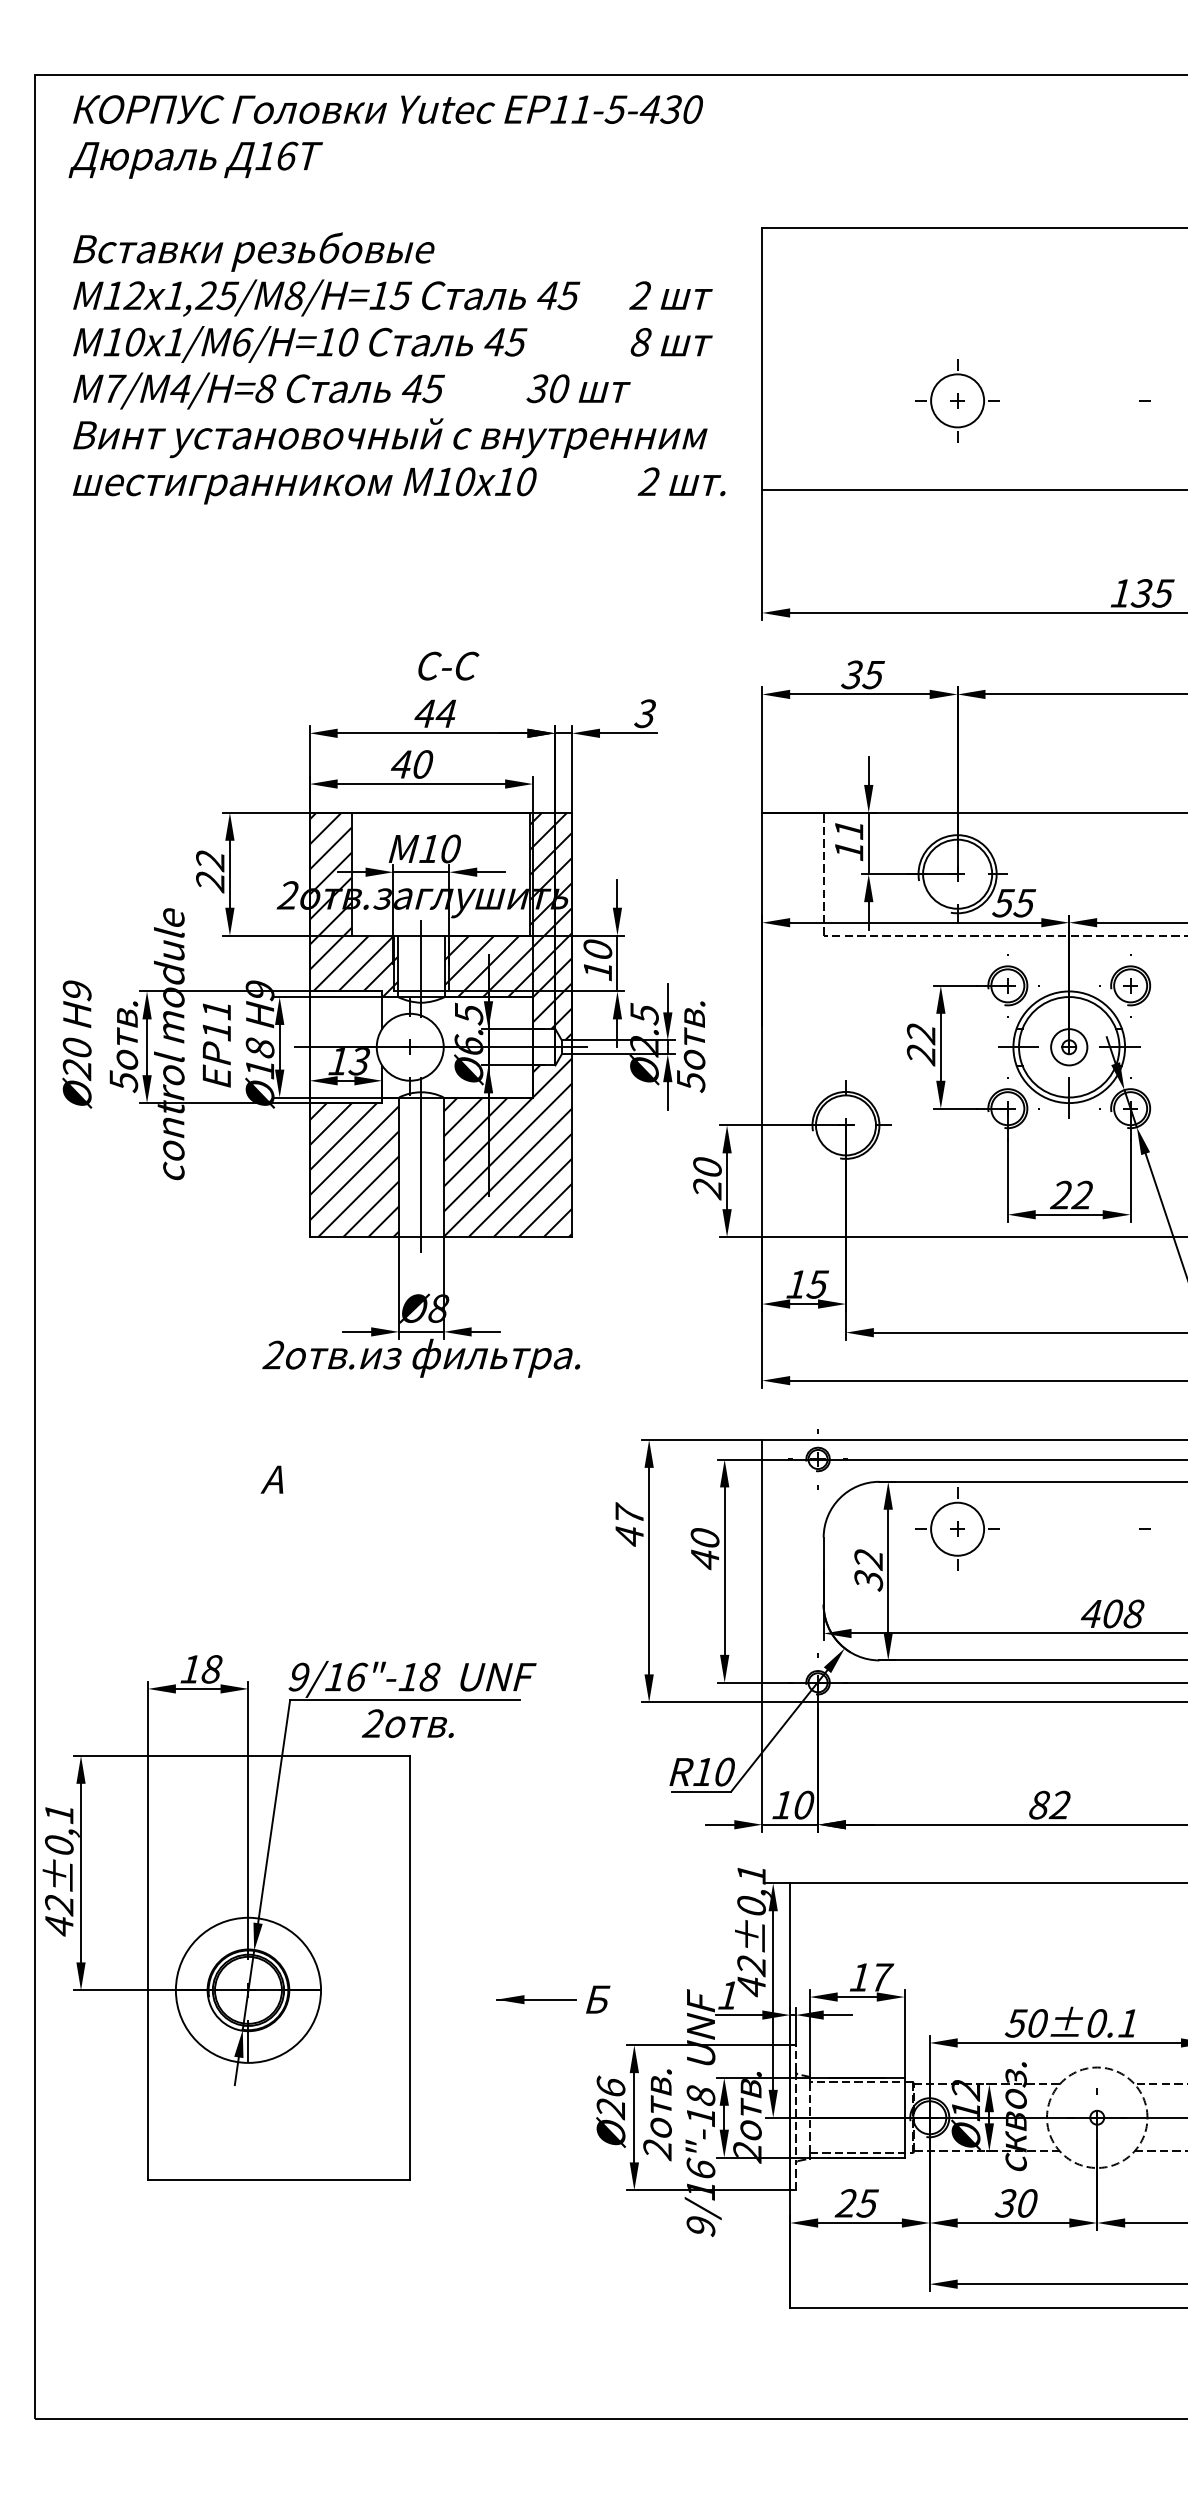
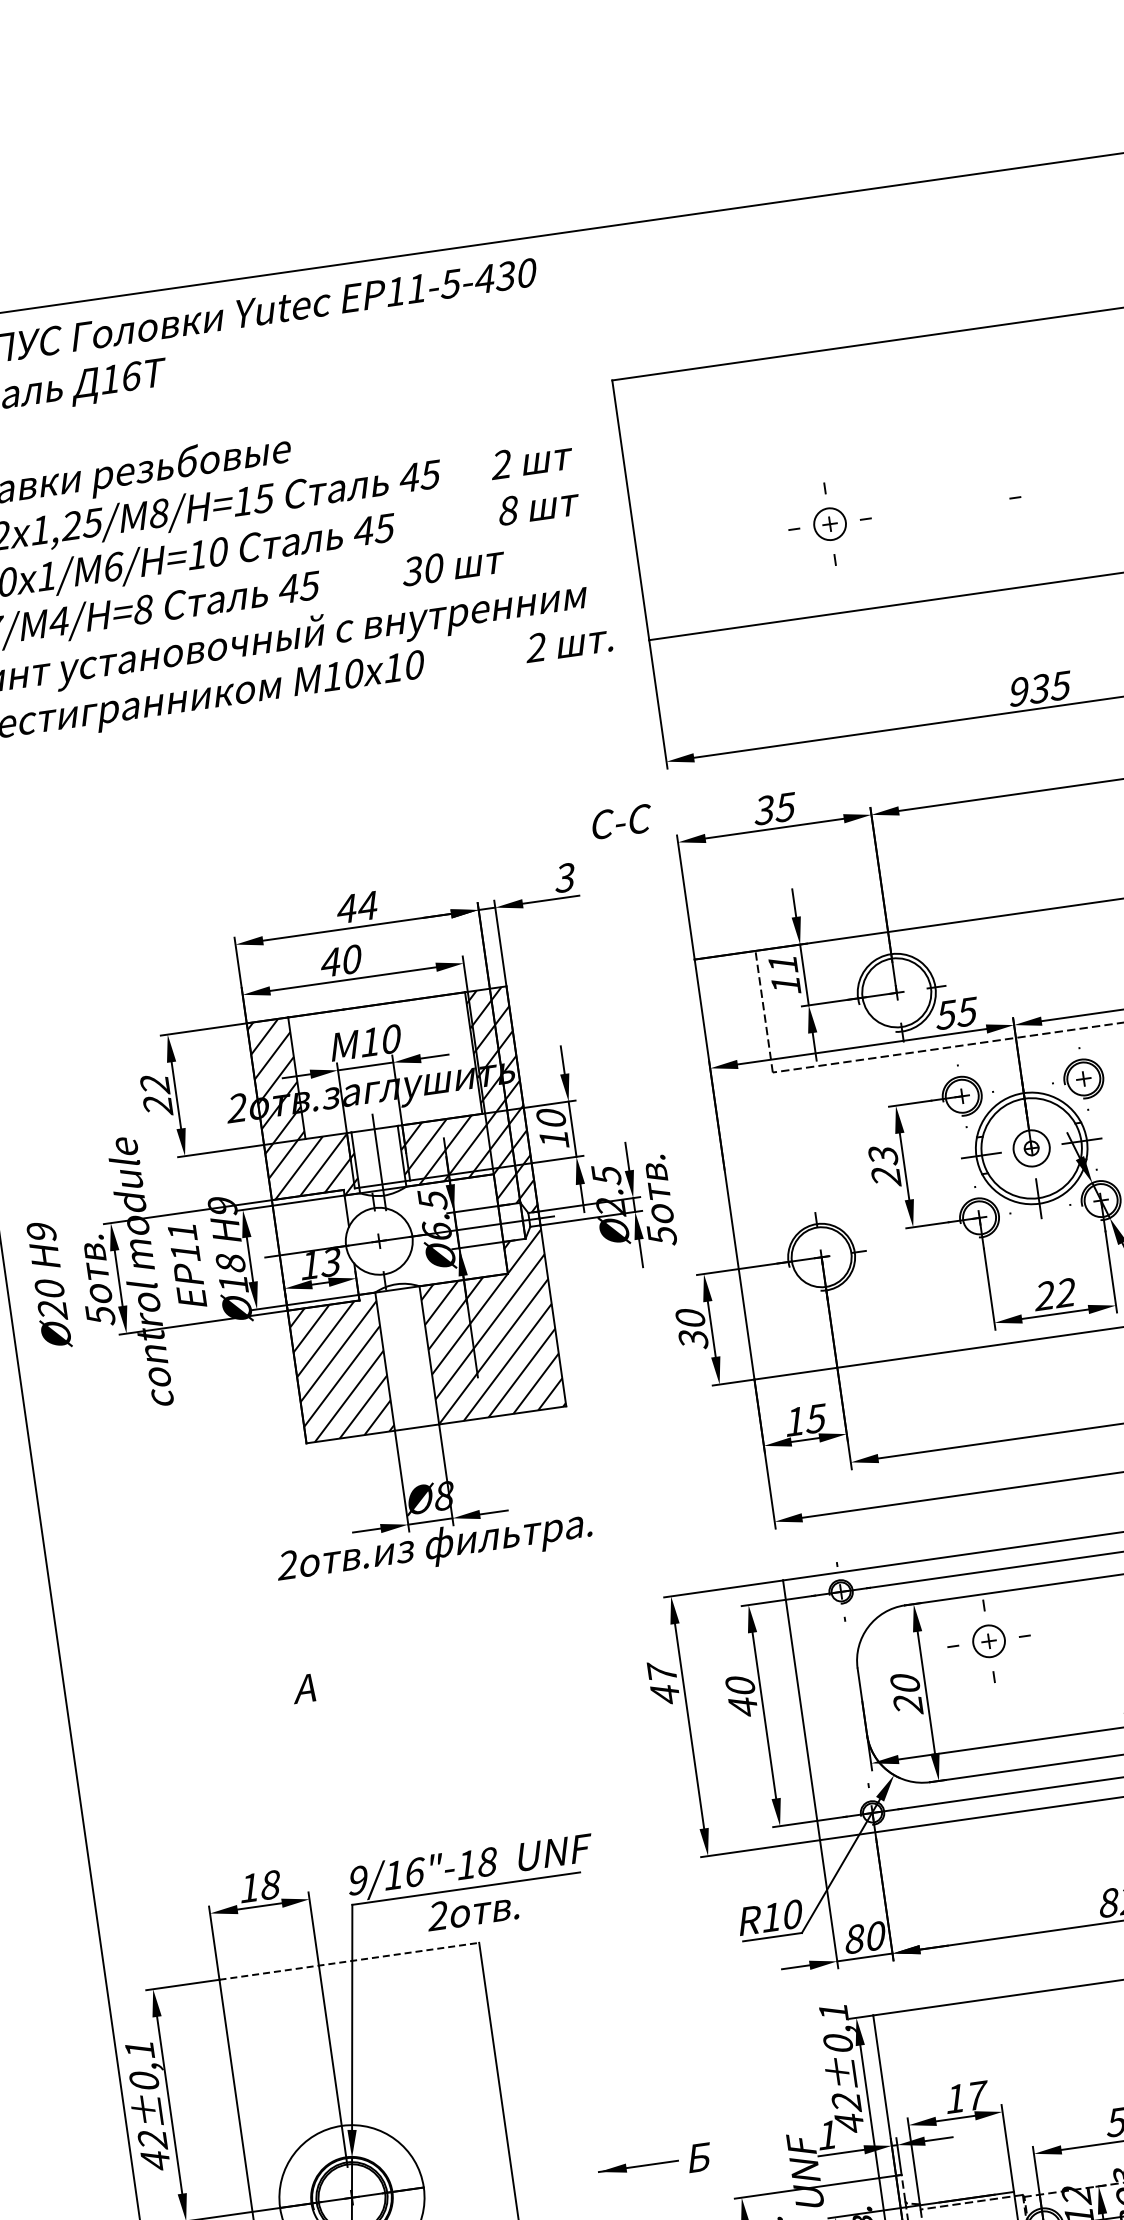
circle: (957, 400) -> (829, 523), size x0.6
text: (1120, 593) -> (1018, 691), 135 -> 935
text: (448, 665) -> (621, 821), moved
text: (921, 1034) -> (883, 1156), 22 -> 23
line: (421, 1164) -> (406, 1355), removed
text: (707, 1189) -> (693, 1340), 20 -> 30
circle: (957, 1528) -> (988, 1640), size x0.6
text: (868, 1570) -> (906, 1694), 32 -> 20
line: (279, 1755) -> (349, 1960), solid -> dashed
text: (782, 1804) -> (854, 1938), 10 -> 80

